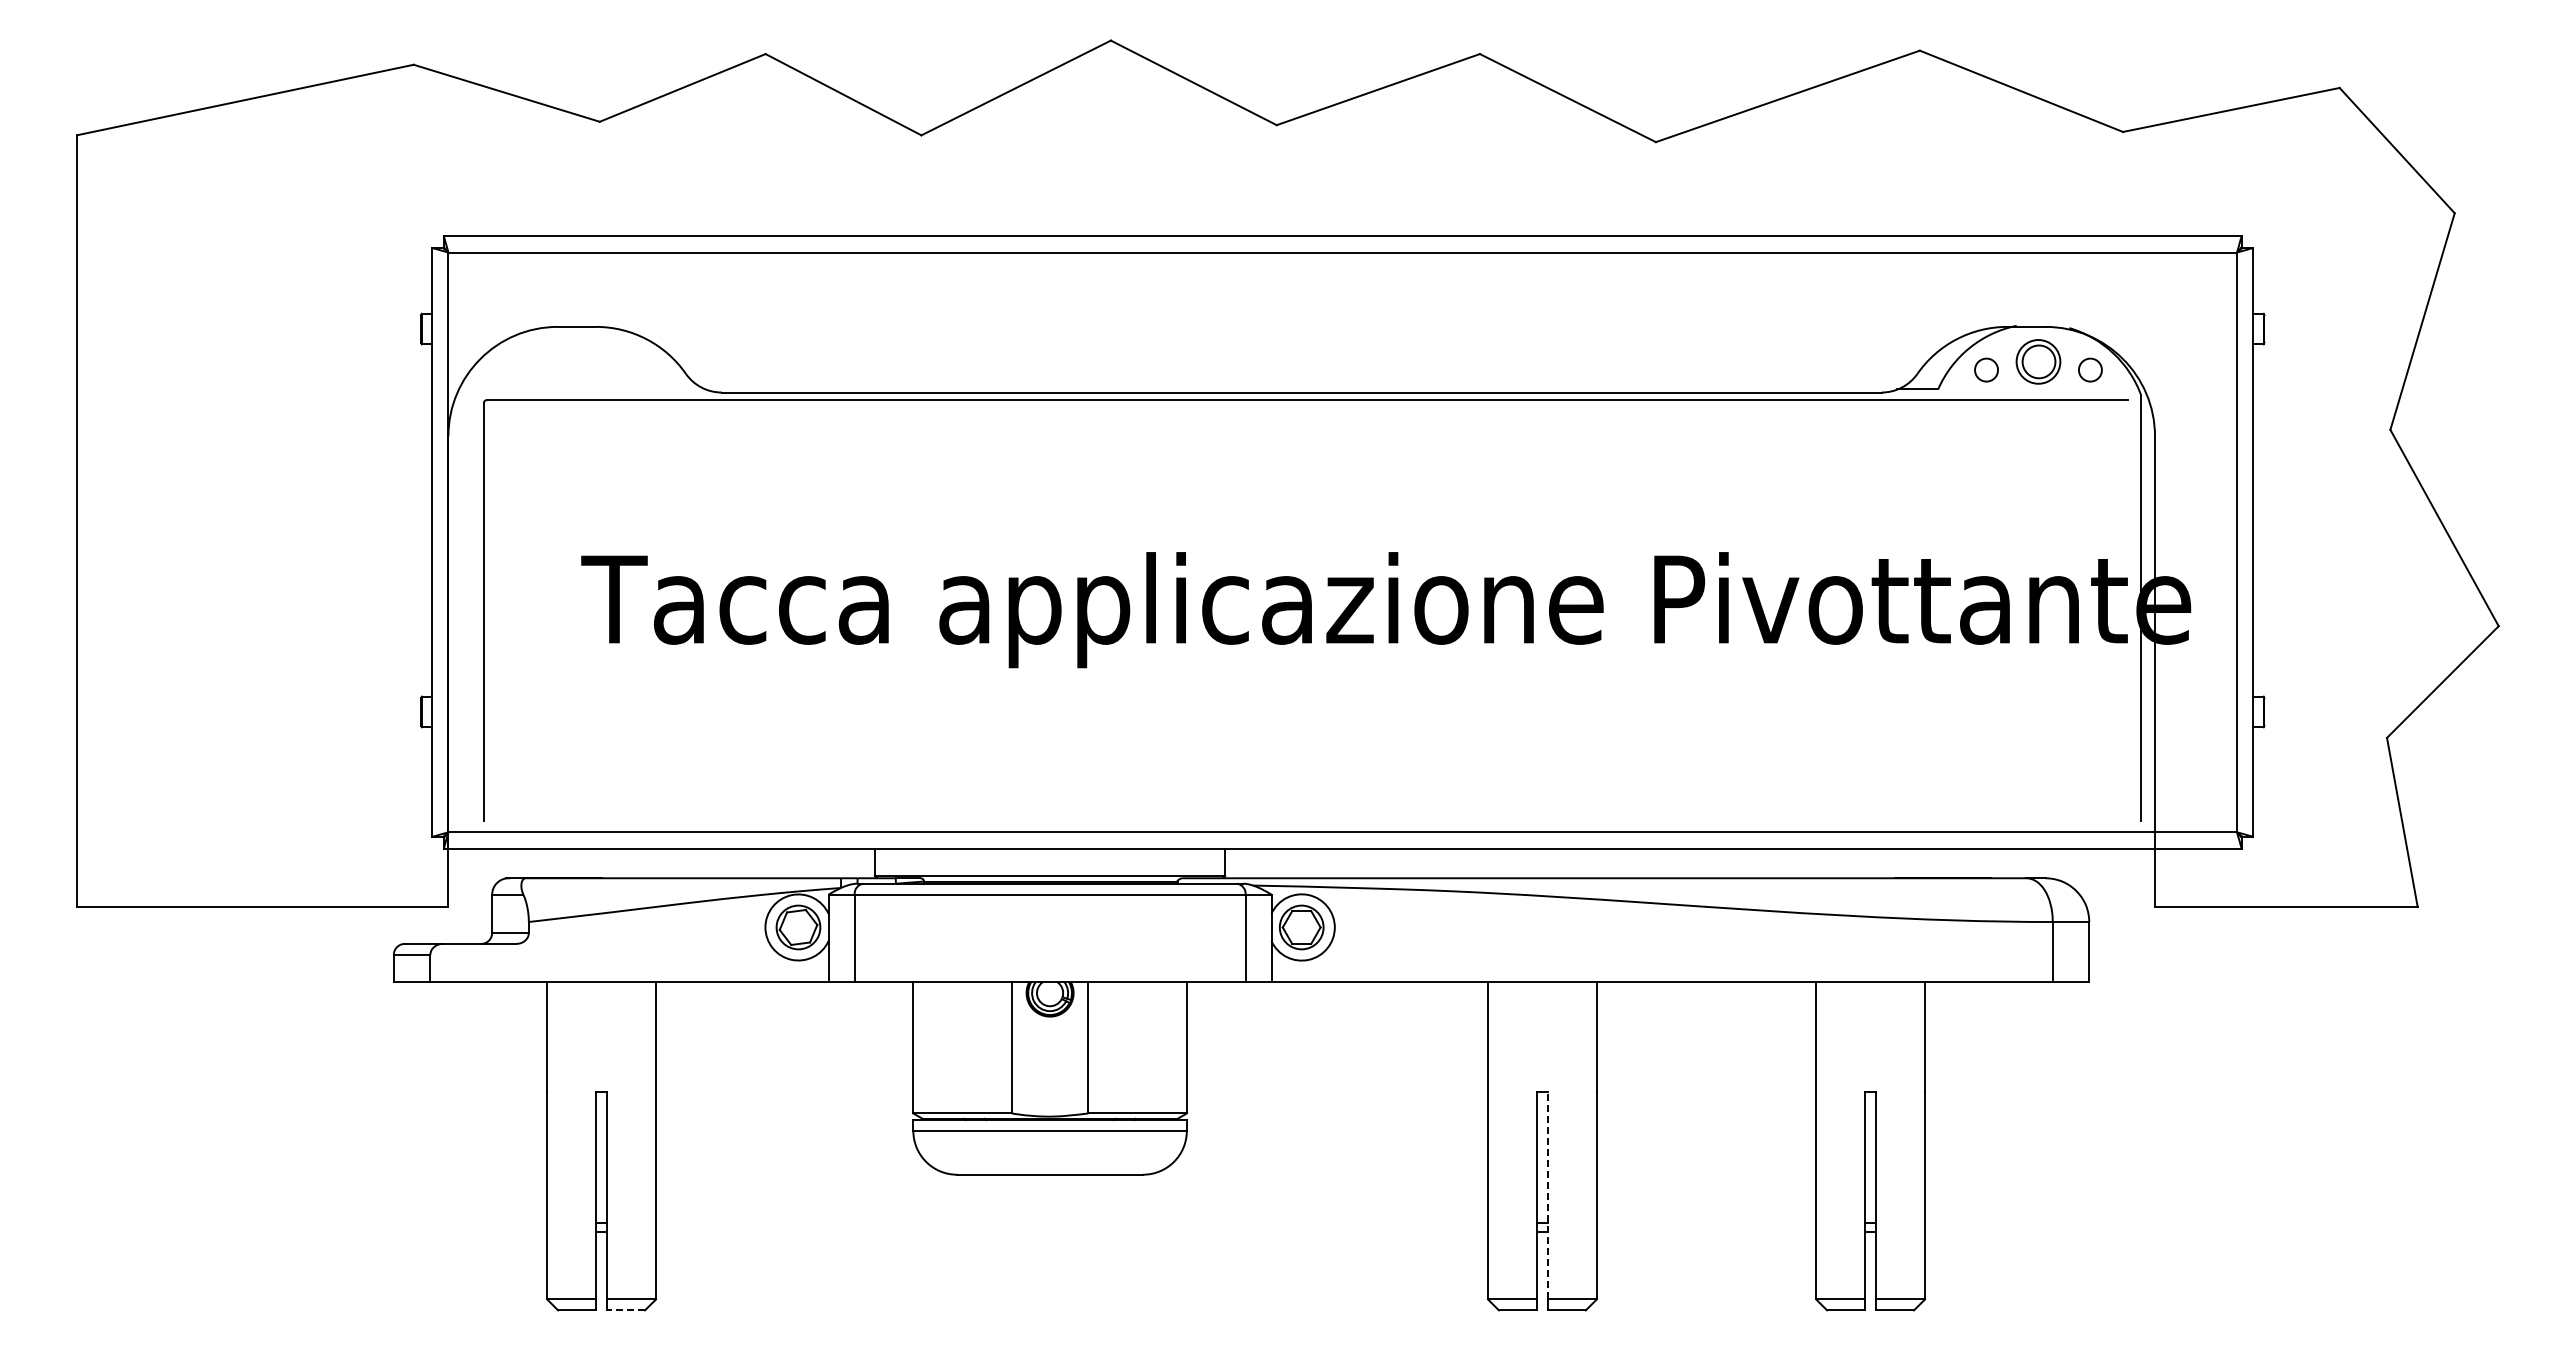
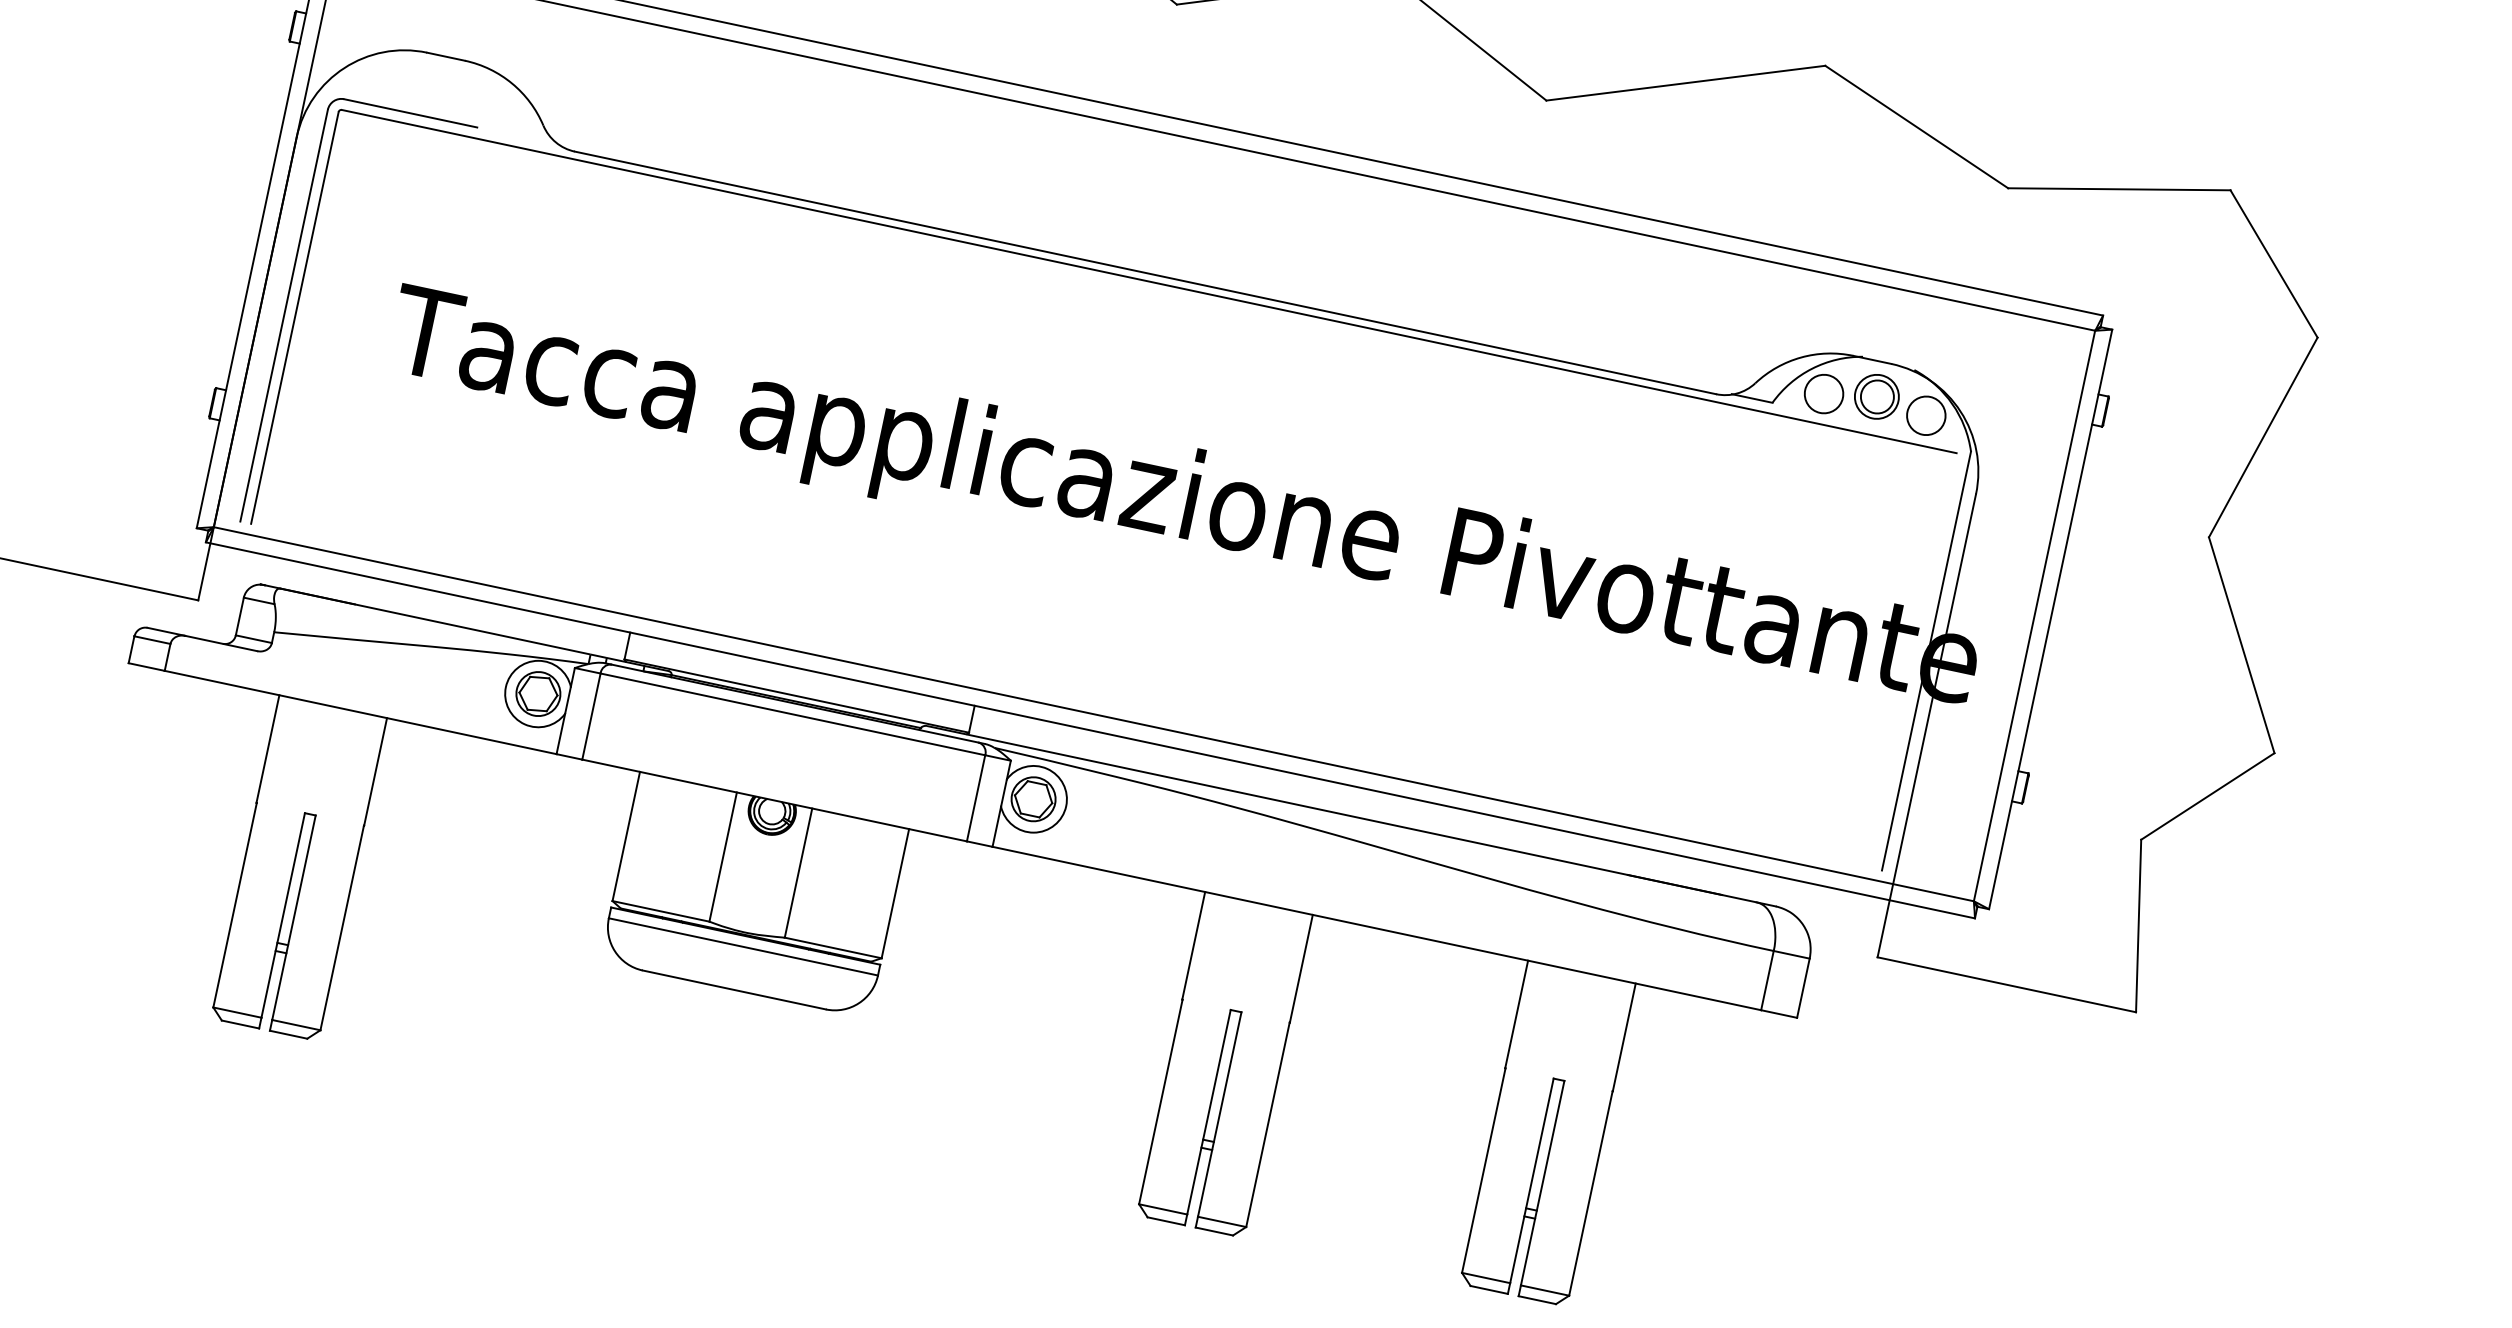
circle: (1986, 369) -> (1824, 393), size x1.67
circle: (2090, 369) -> (1926, 415), size x1.67
part: (473, 604) -> (286, 308), added
line: (1547, 1195) -> (1219, 1114), dashed -> solid
line: (626, 1310) -> (289, 1034), dashed -> solid

